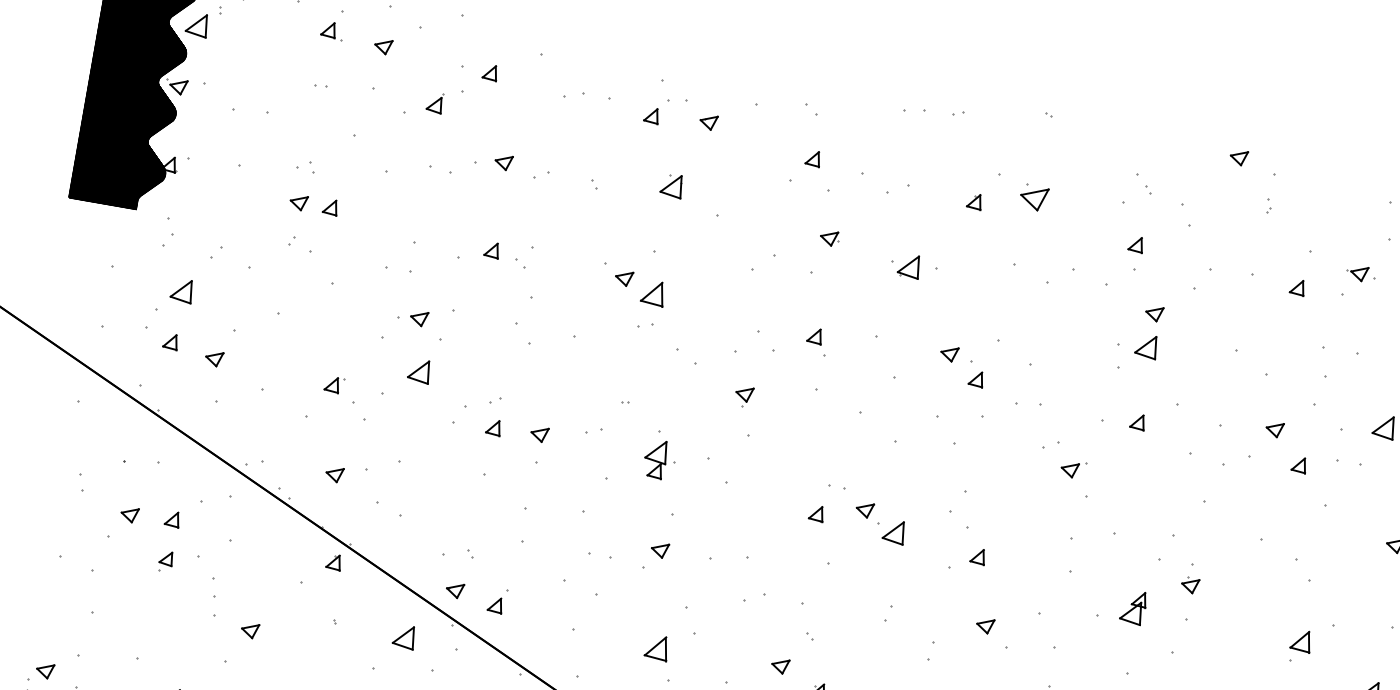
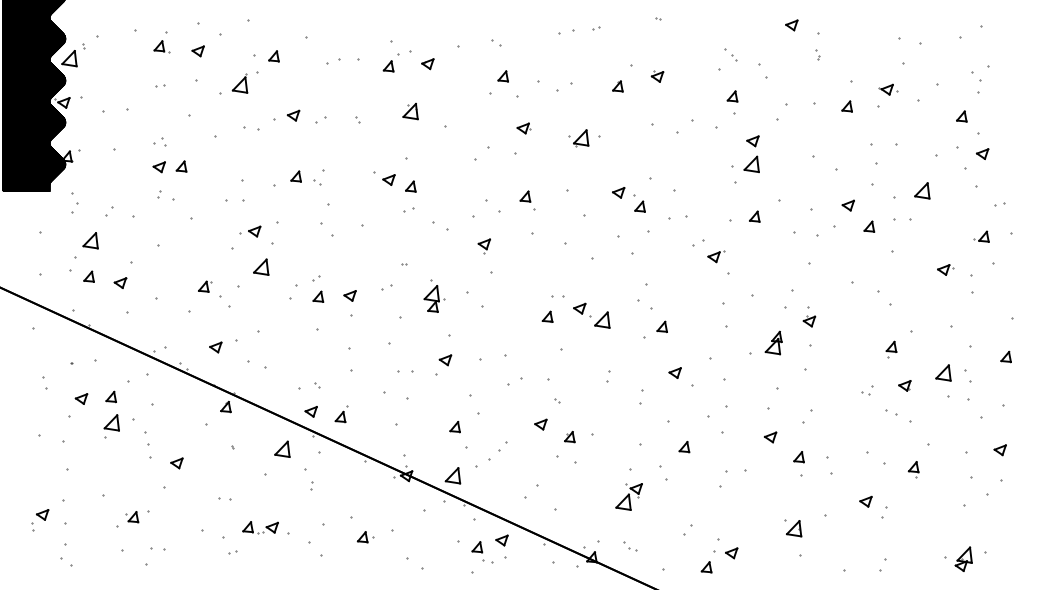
part: (434, 102) -> (239, 83), size x1.43
part: (1033, 197) -> (657, 76), size x0.62
part: (653, 292) -> (410, 186), size x0.62
part: (165, 561) -> (111, 426), size x1.67
part: (1300, 646) -> (891, 349), size x0.71
part: (655, 648) -> (454, 427), size x0.62

